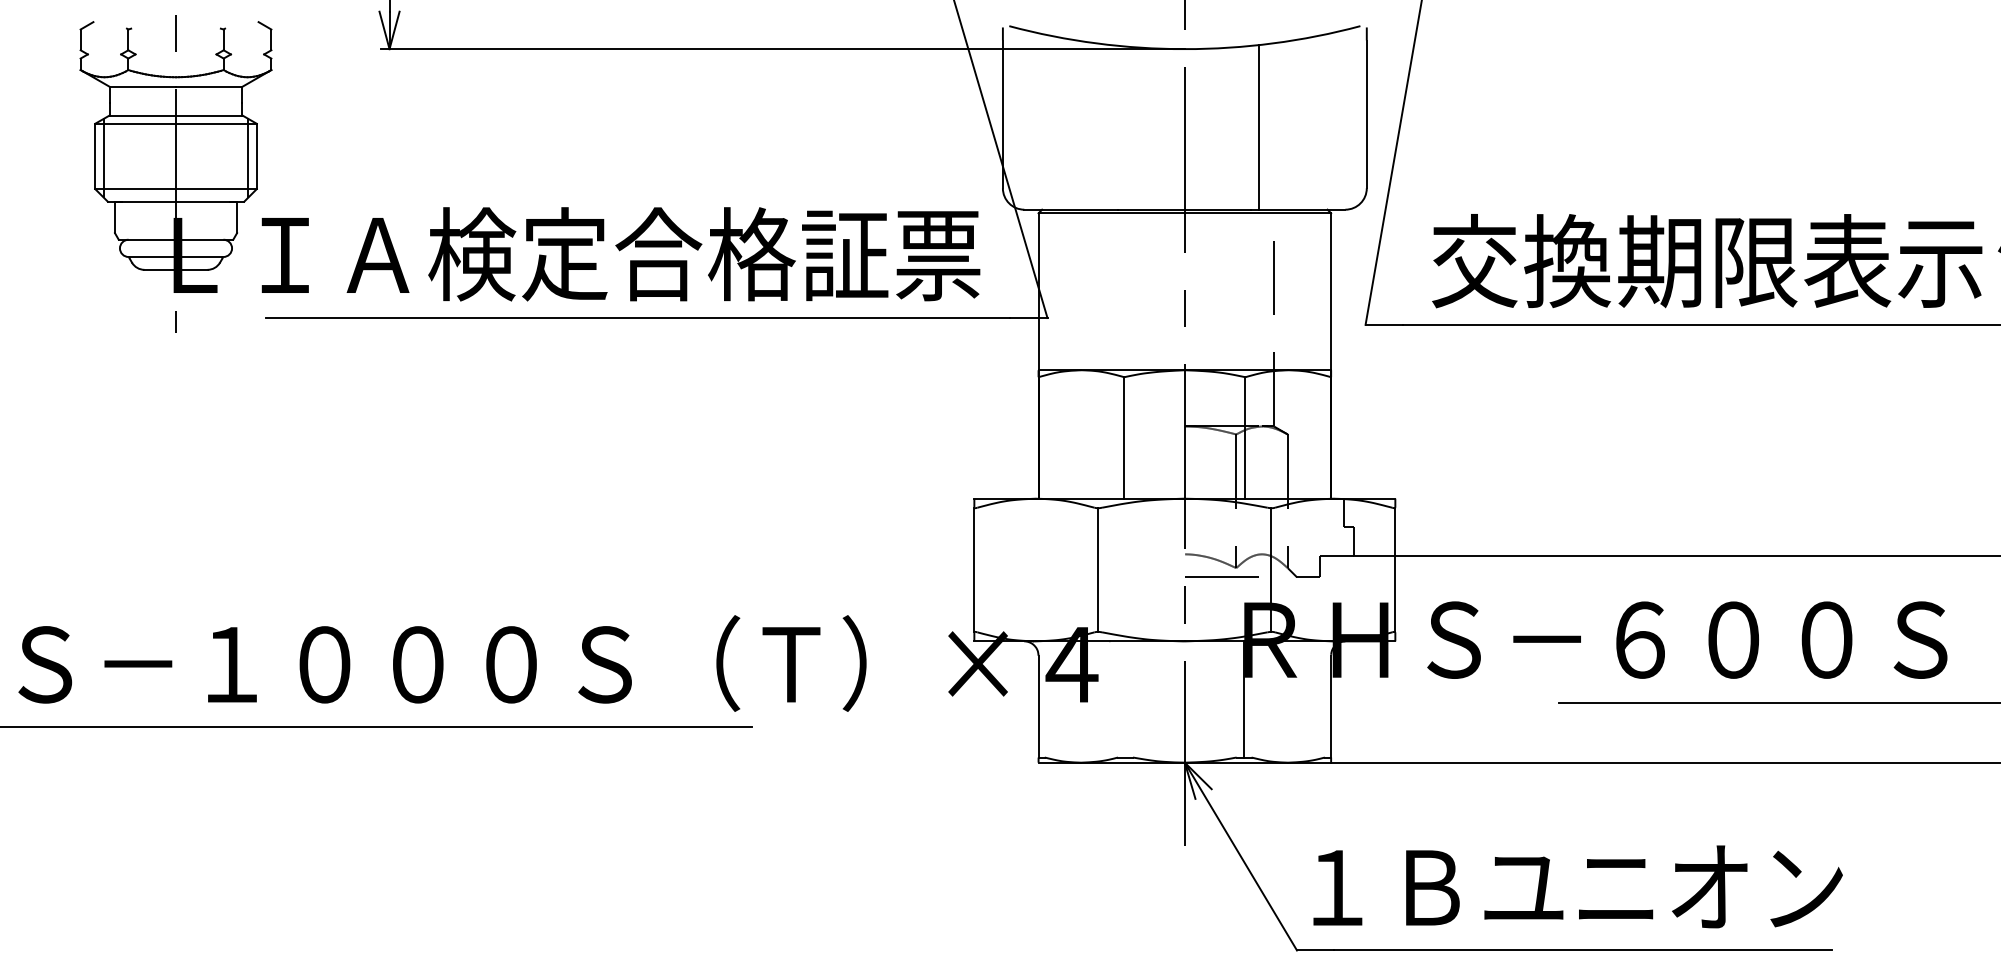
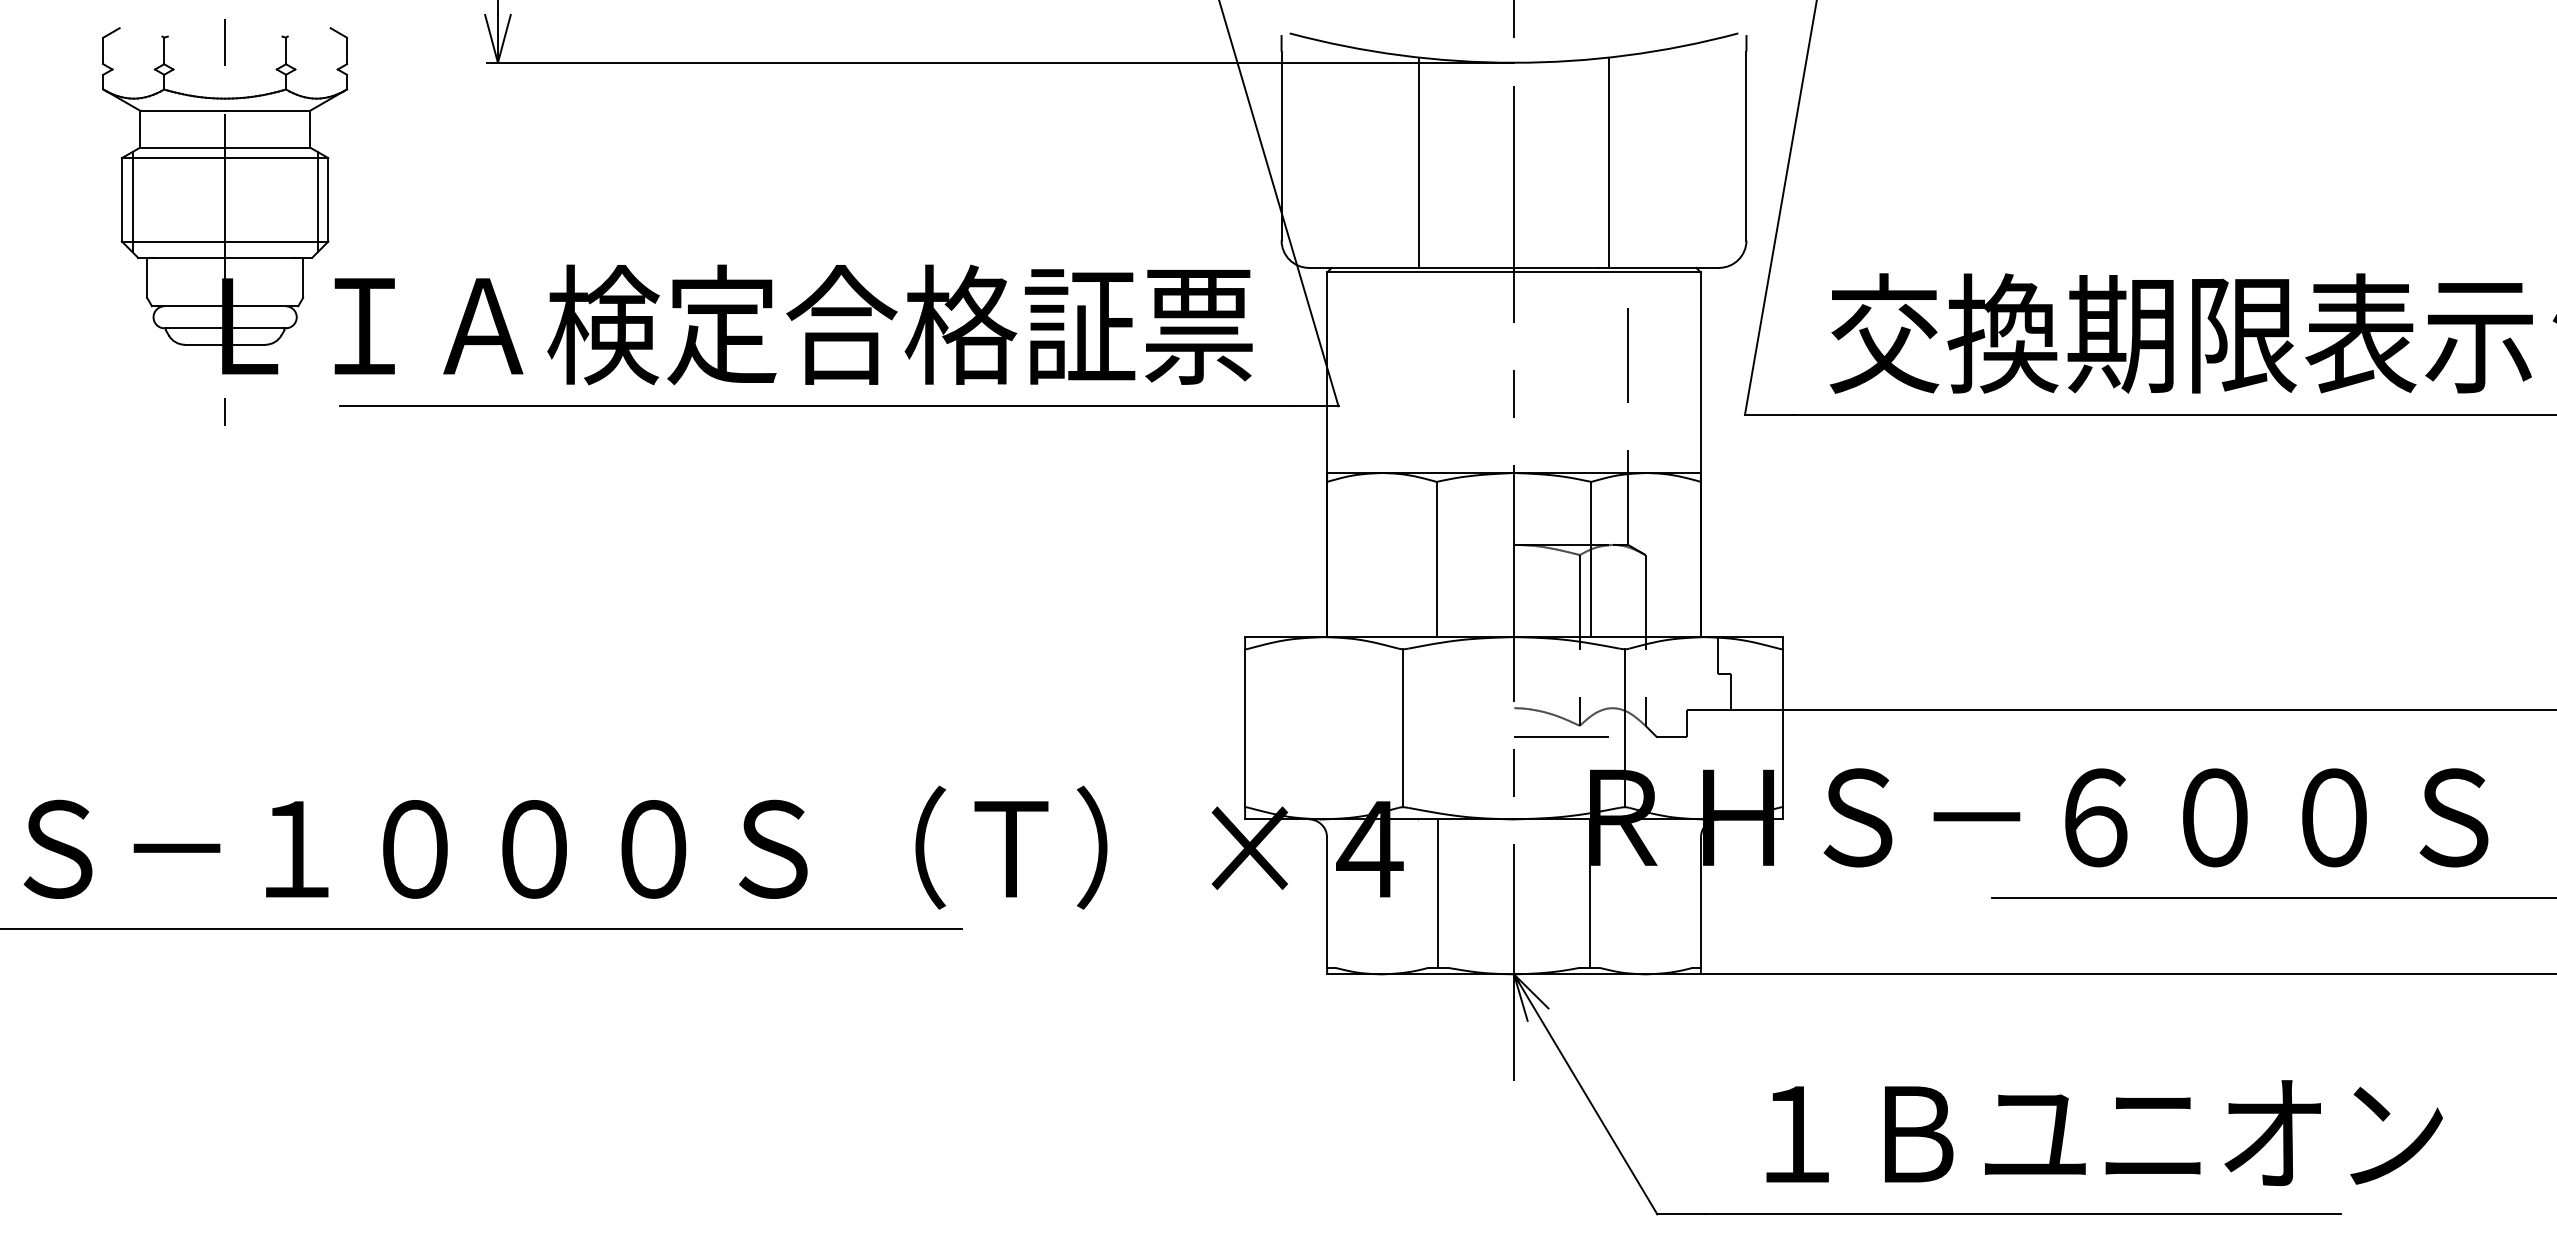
line: (1110, 127) -> (1419, 162), added
line: (1125, 699) -> (1438, 893), added
text: (1577, 886) -> (2103, 1132), moved

